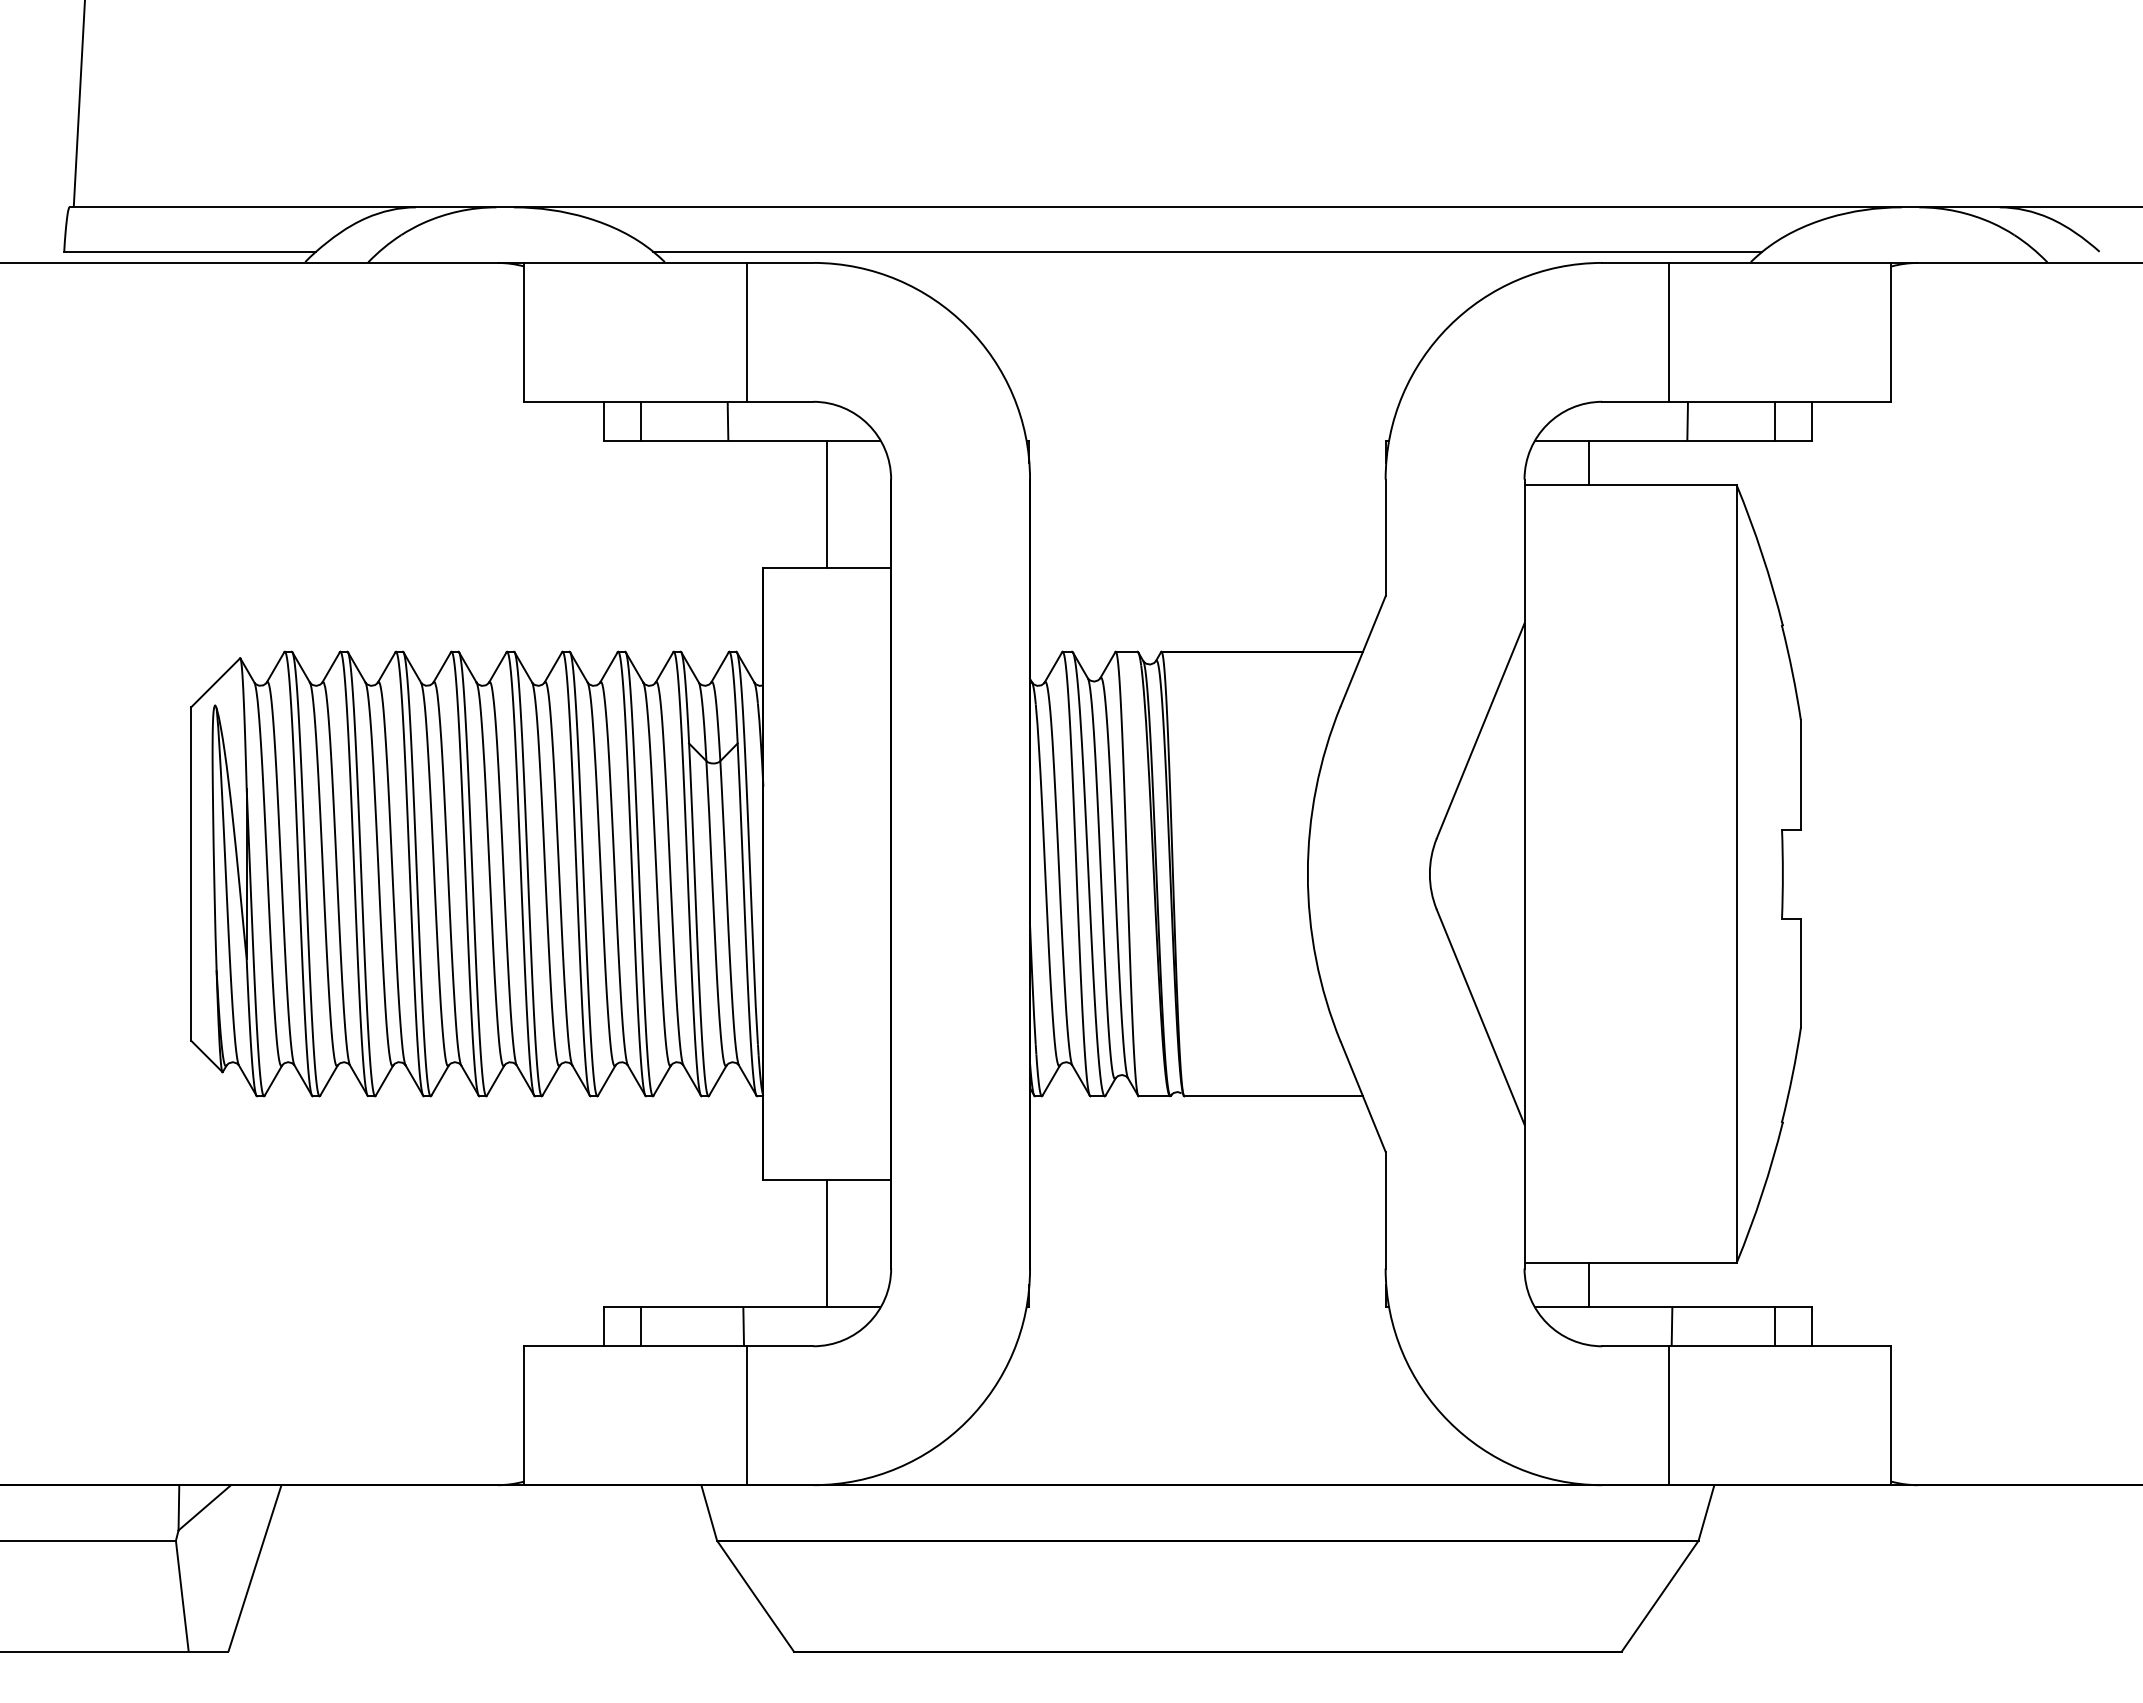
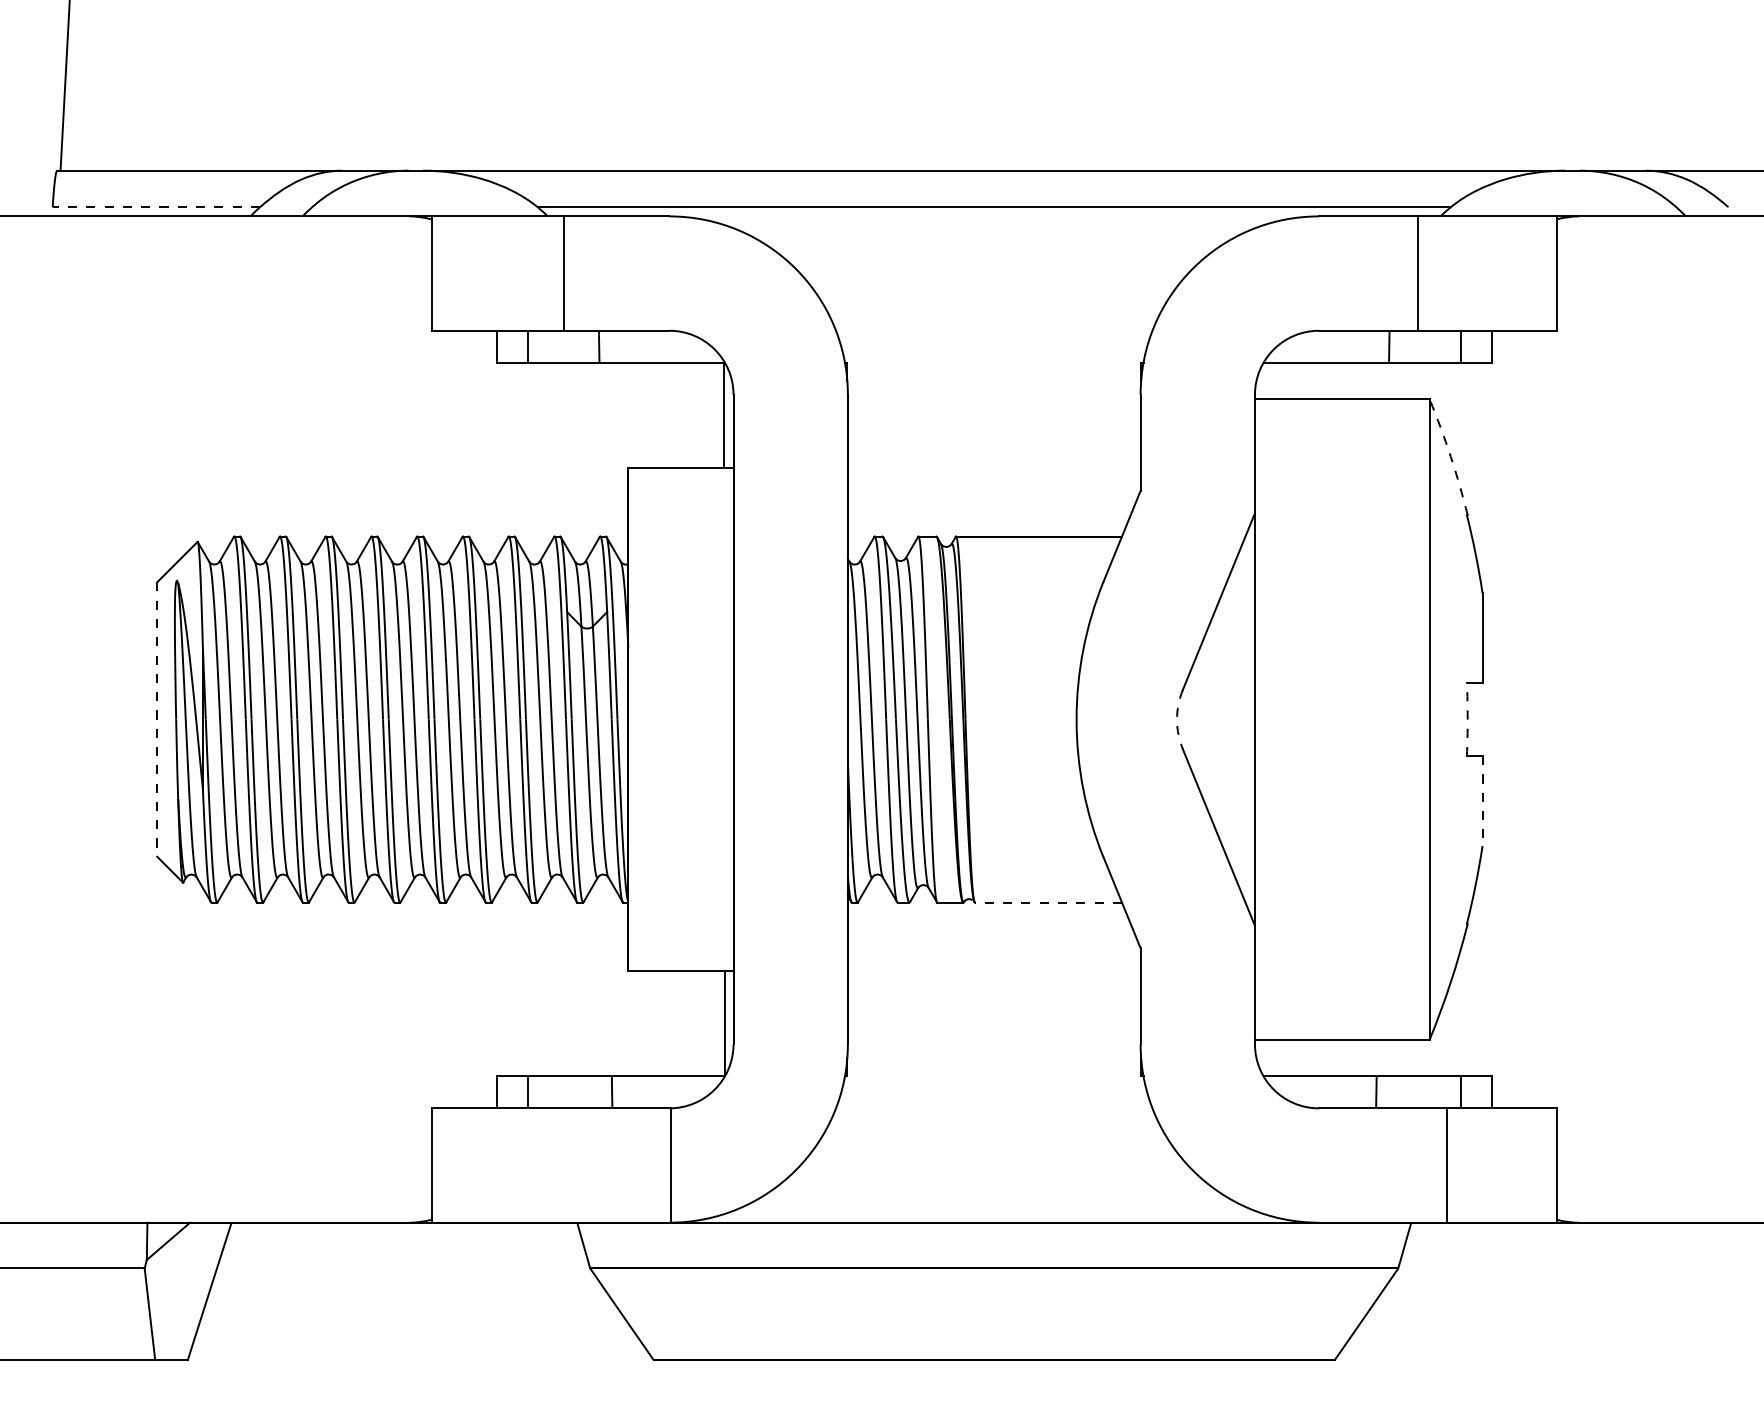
line: (190, 251) -> (156, 207), solid -> dashed
line: (746, 331) -> (563, 272), moved
line: (1668, 331) -> (1417, 272), moved
line: (1589, 462) -> (1308, 380), removed
line: (826, 504) -> (723, 415), moved
arc: (1762, 554) -> (1450, 456), solid -> dashed
line: (191, 874) -> (157, 719), solid -> dashed
arc: (1429, 874) -> (1176, 719), solid -> dashed
arc: (1782, 874) -> (1467, 719), solid -> dashed
line: (1800, 973) -> (1482, 801), solid -> dashed
line: (1273, 1096) -> (1048, 902), solid -> dashed
line: (826, 1243) -> (724, 1023), moved
line: (1589, 1284) -> (1308, 1057), removed
line: (746, 1415) -> (671, 1165), moved
line: (1668, 1415) -> (1446, 1165), moved

